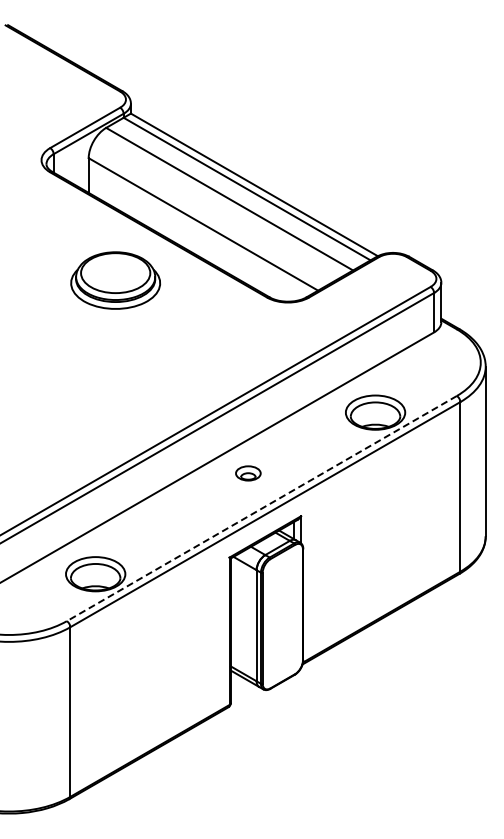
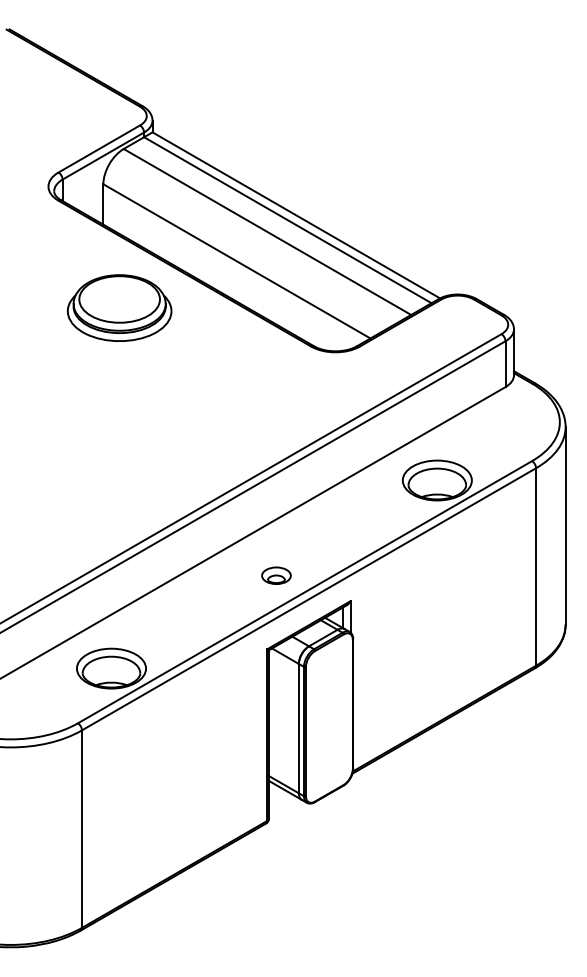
part: (115, 280) -> (119, 308), moved
part: (248, 473) -> (276, 575), moved
line: (261, 508) -> (304, 592), dashed -> solid

